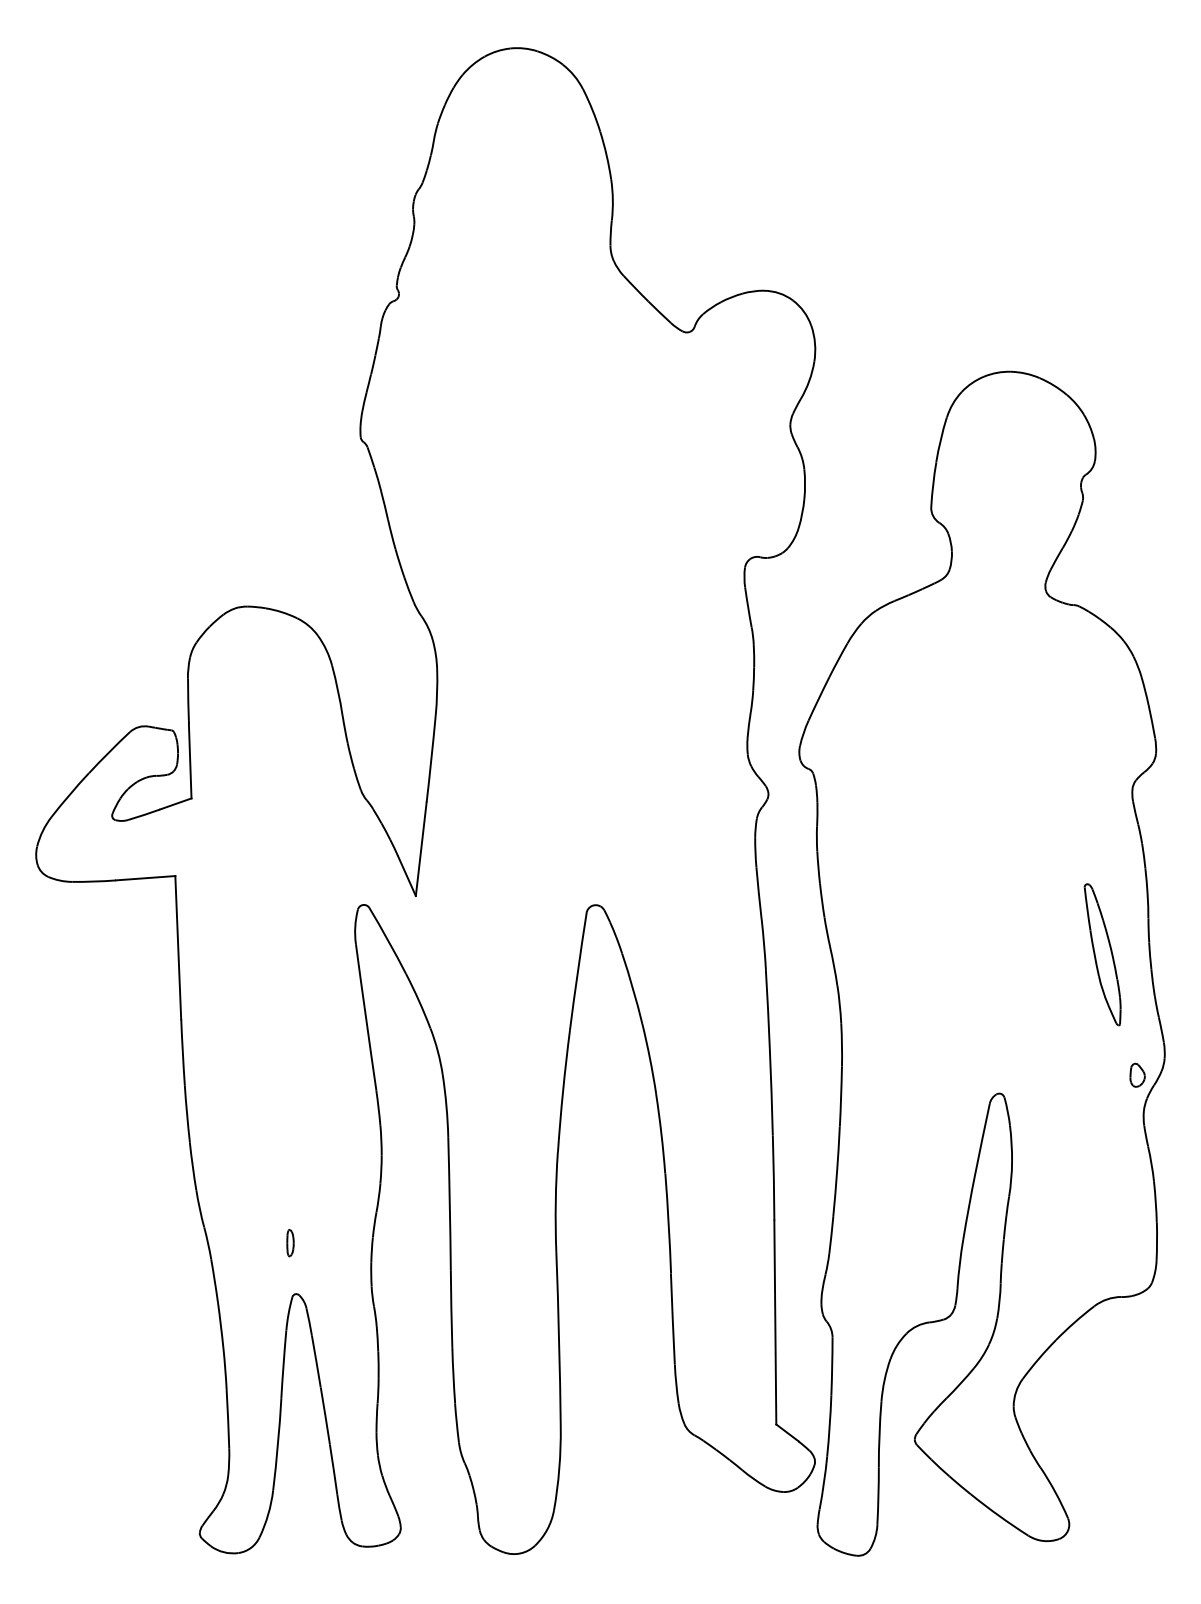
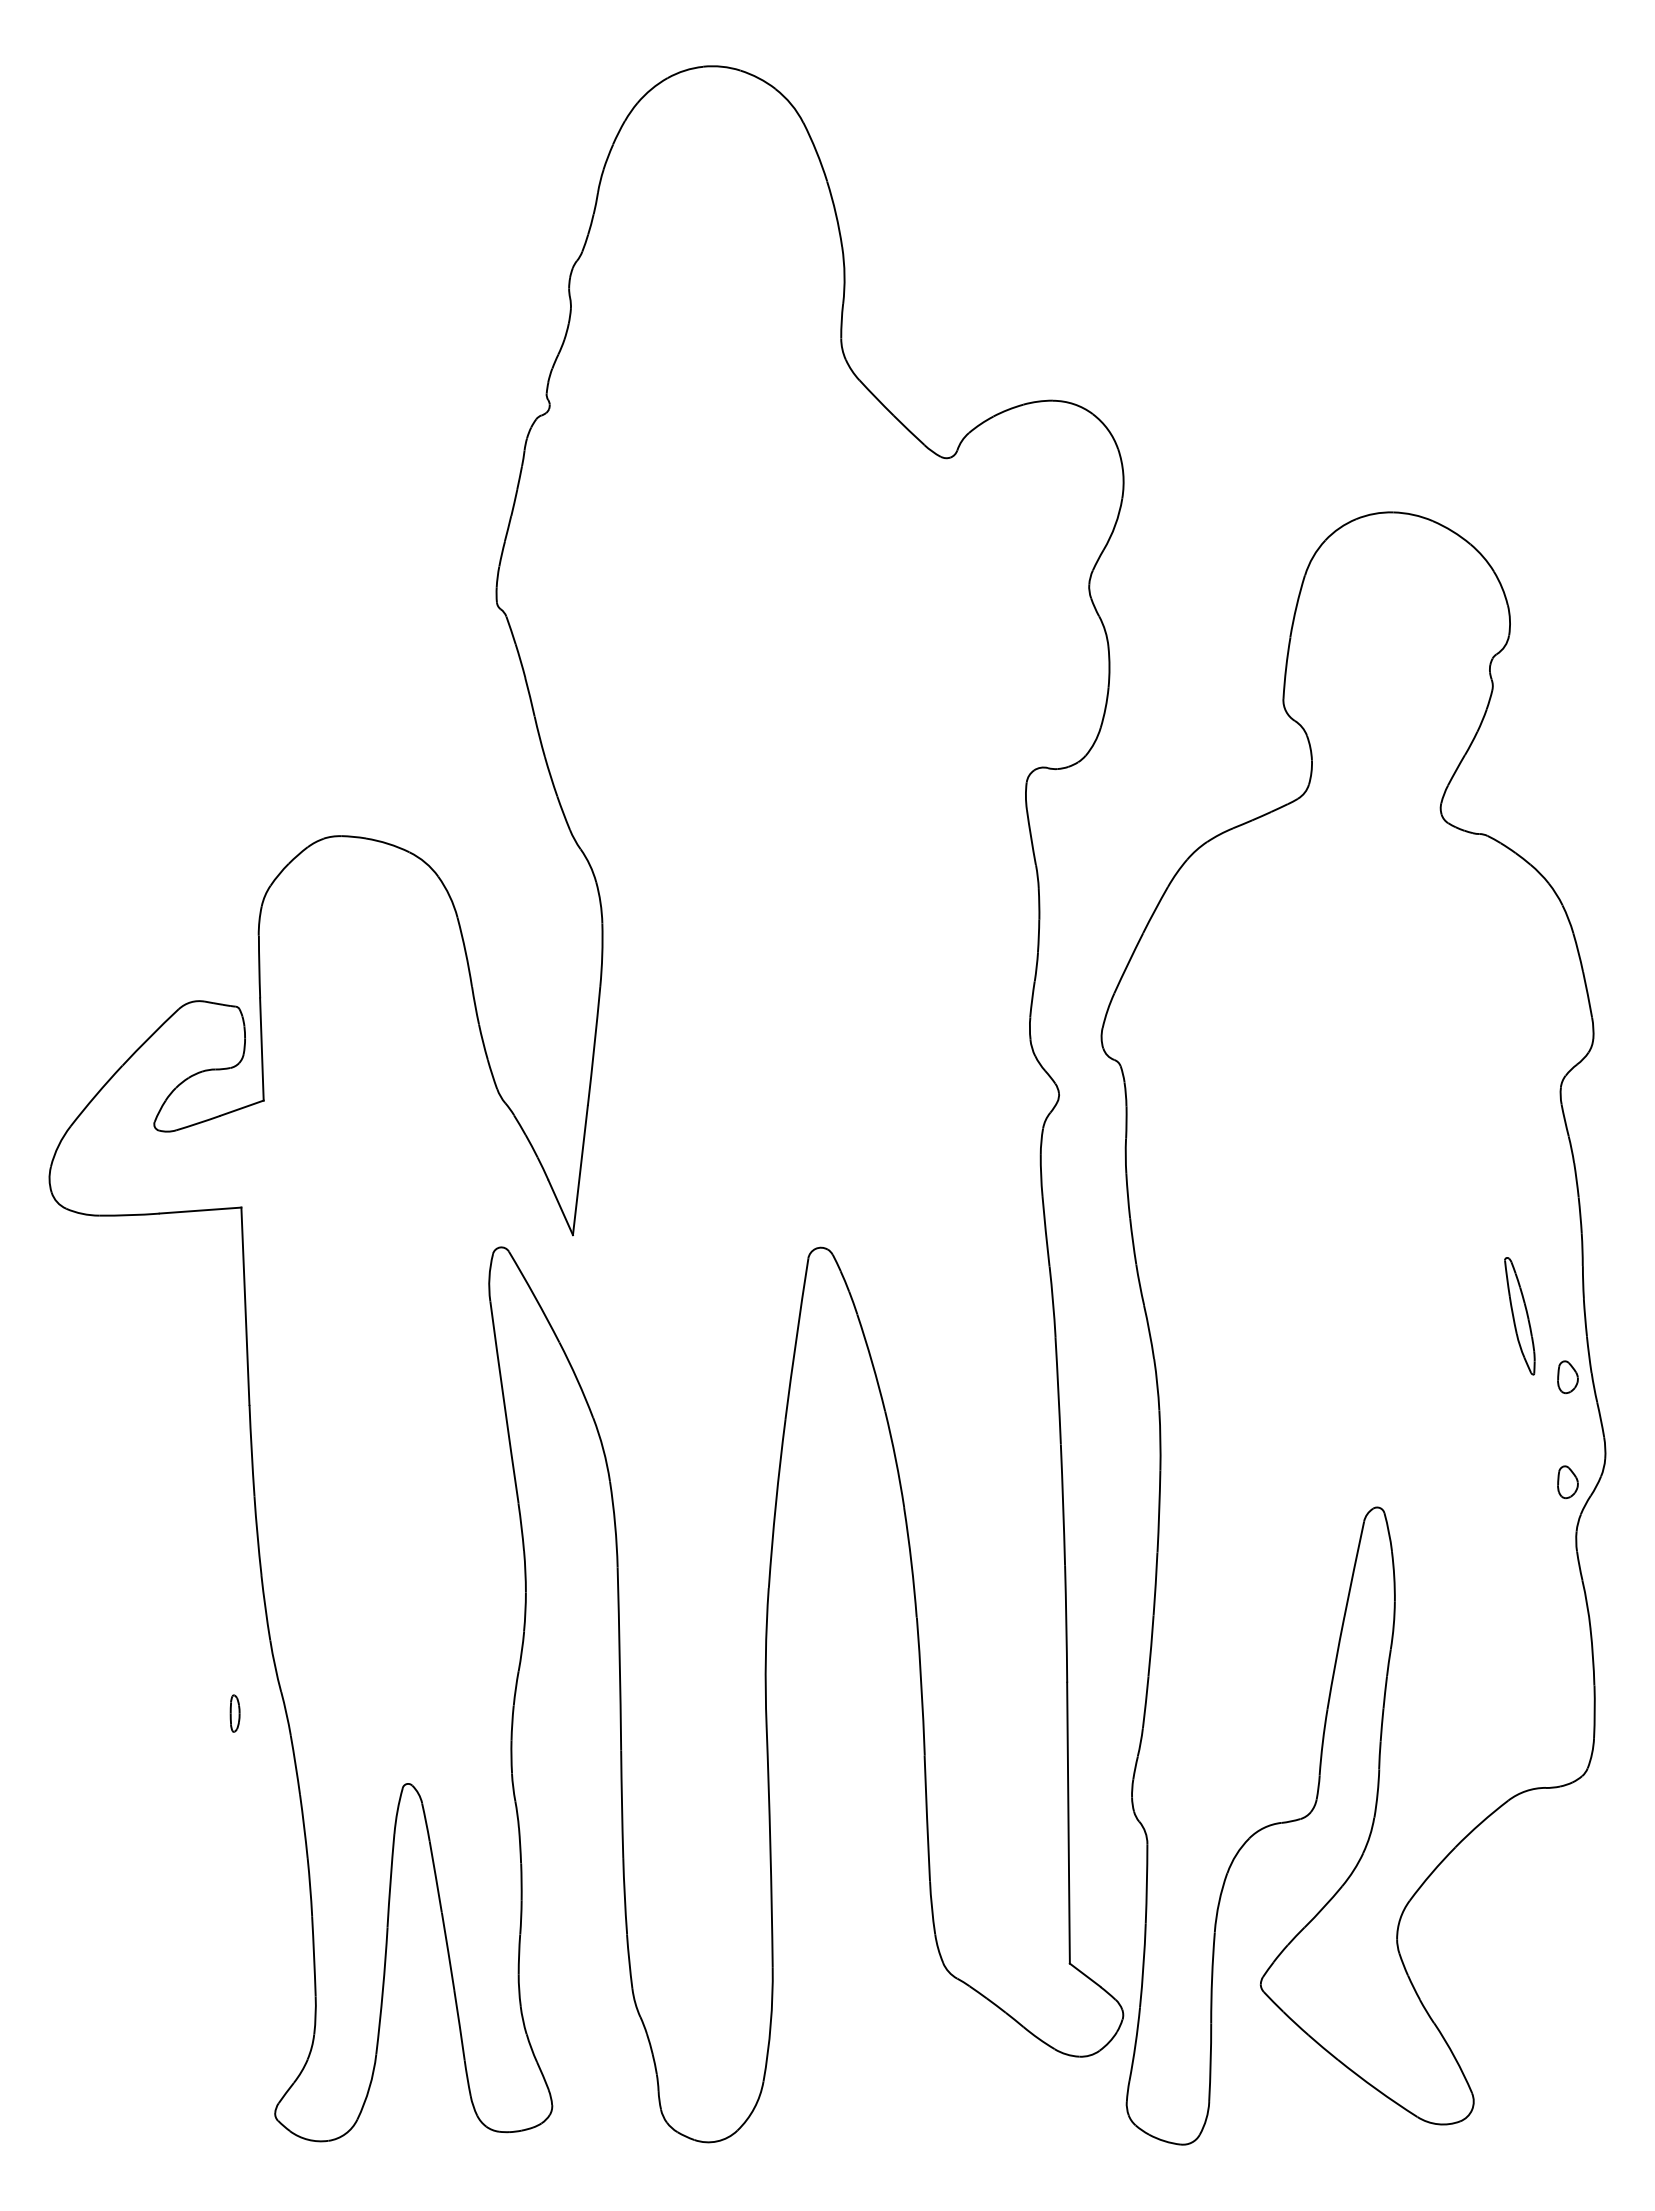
part: (1102, 955) -> (1519, 1316), size x0.6
part: (1137, 999) -> (1567, 1377), added
part: (290, 1243) -> (234, 1713), moved

